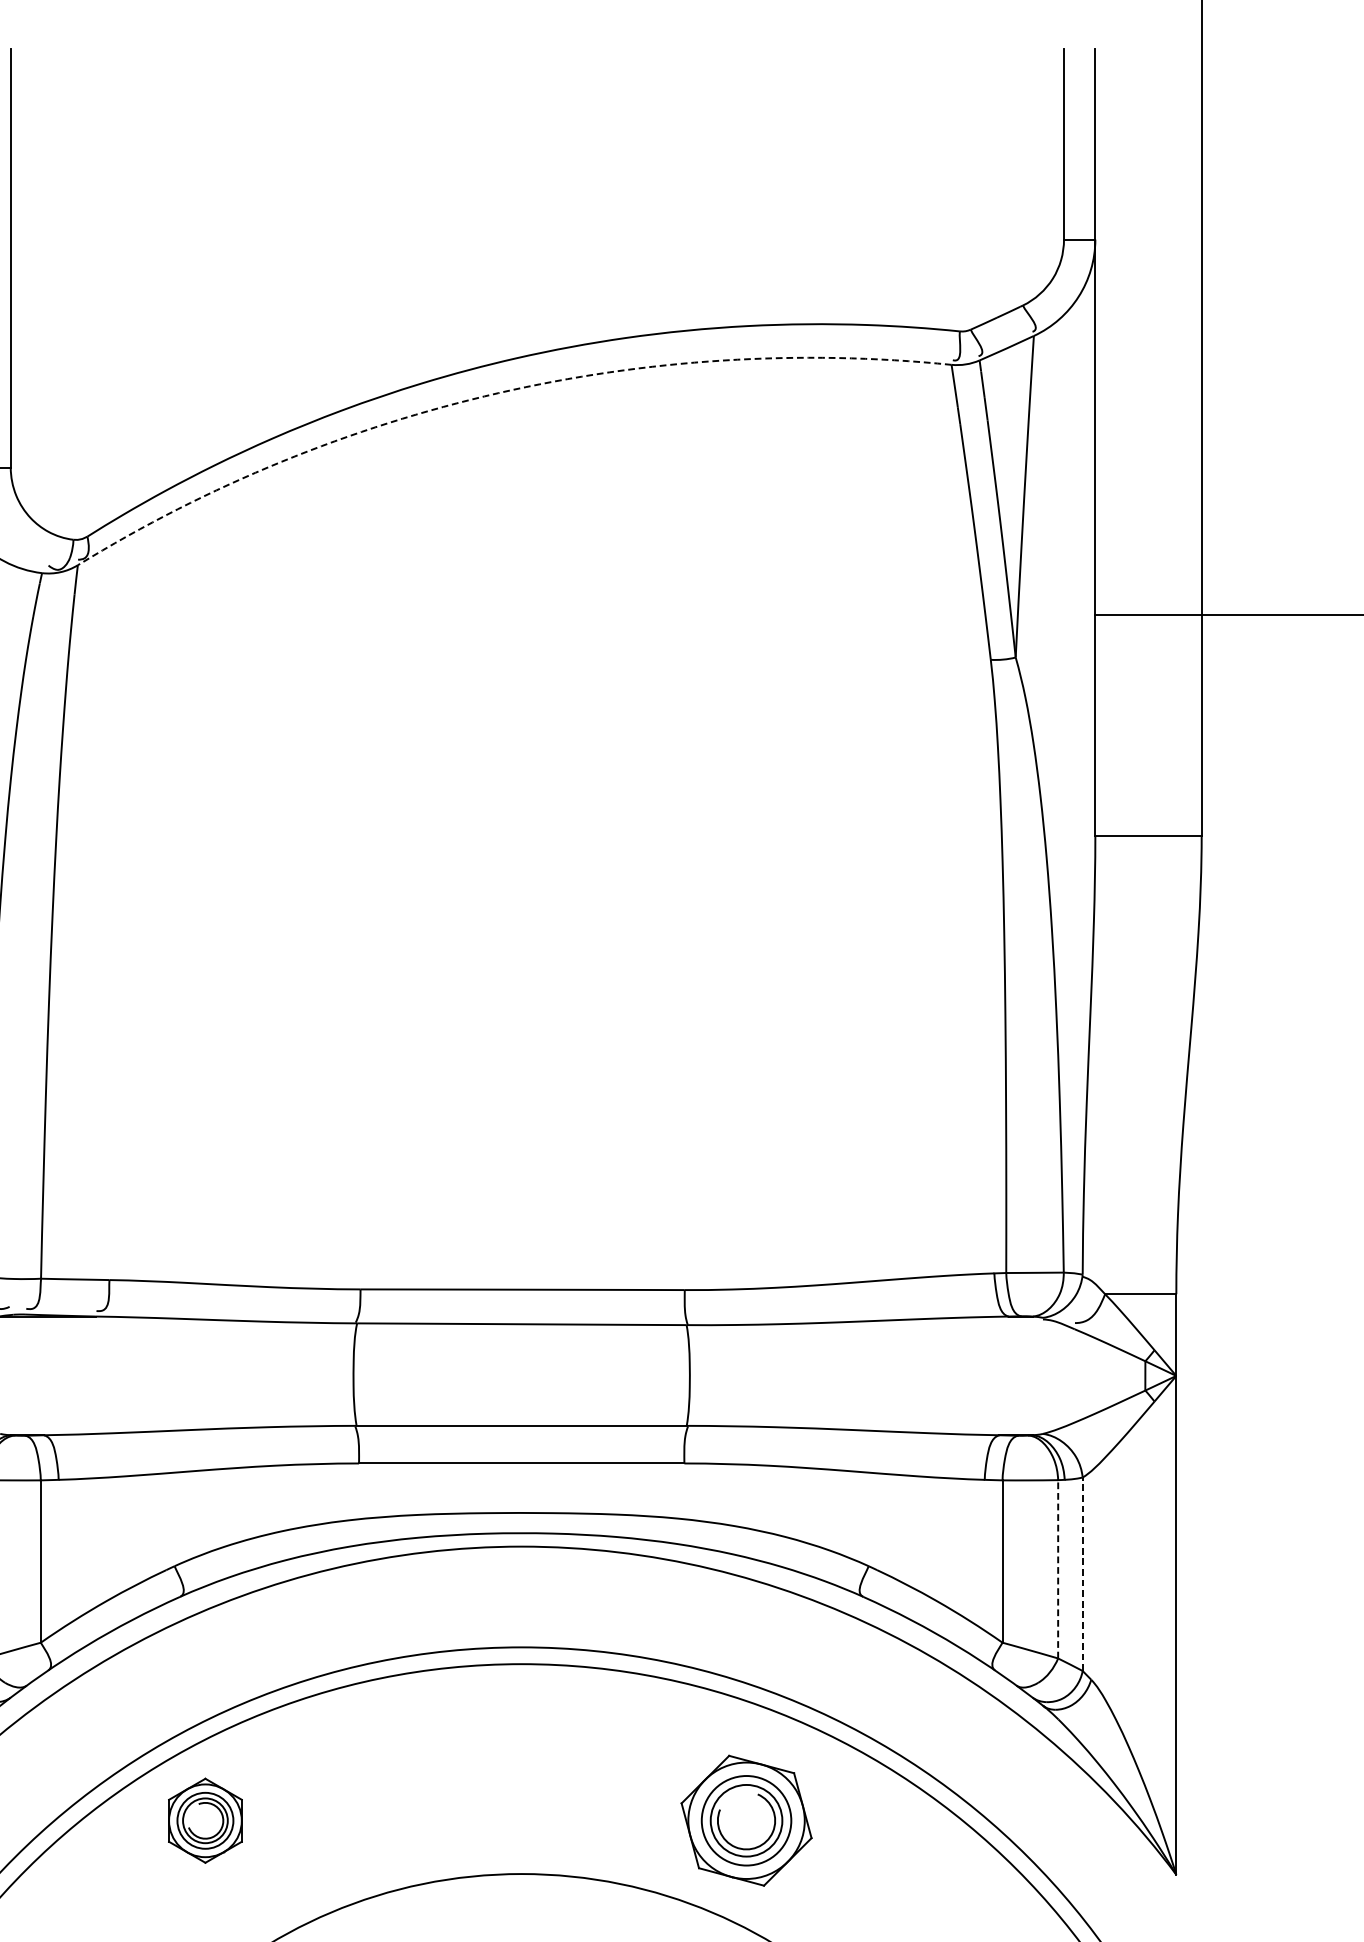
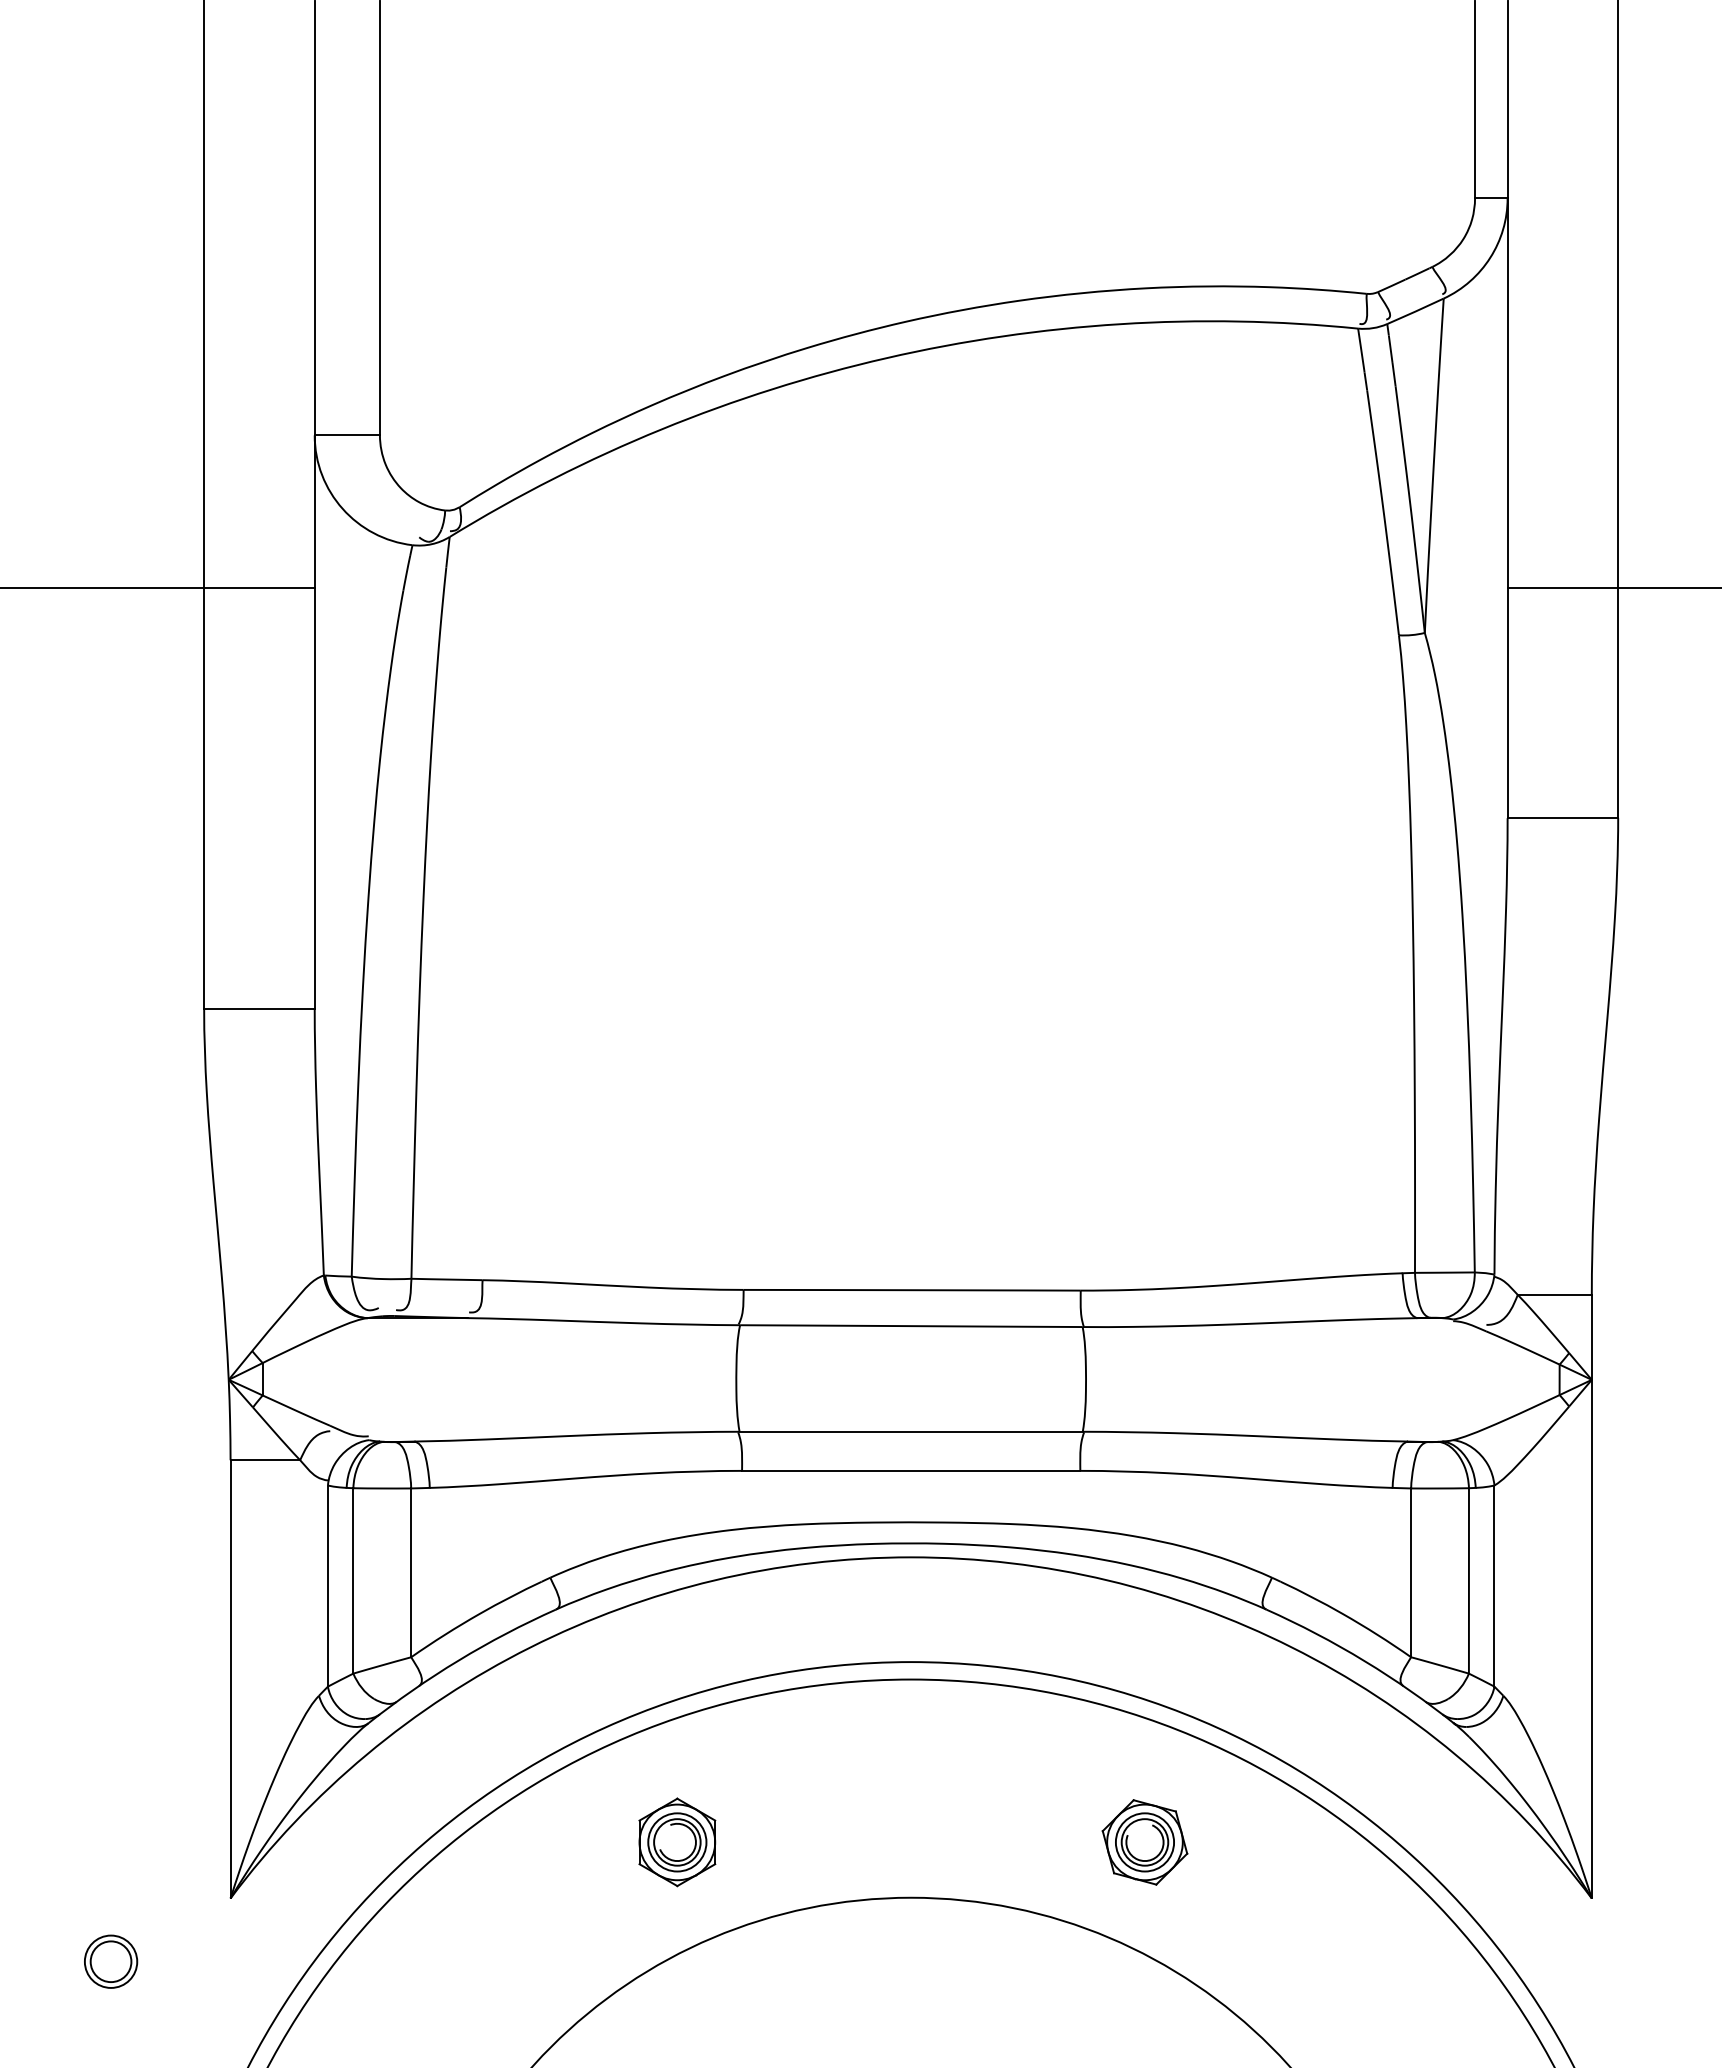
arc: (497, 393) -> (886, 358), dashed -> solid
line: (1057, 1568) -> (1468, 1580), dashed -> solid
line: (1082, 1574) -> (1494, 1586), dashed -> solid
part: (205, 1820) -> (677, 1842), moved
part: (746, 1820) -> (1144, 1842), size x0.62

